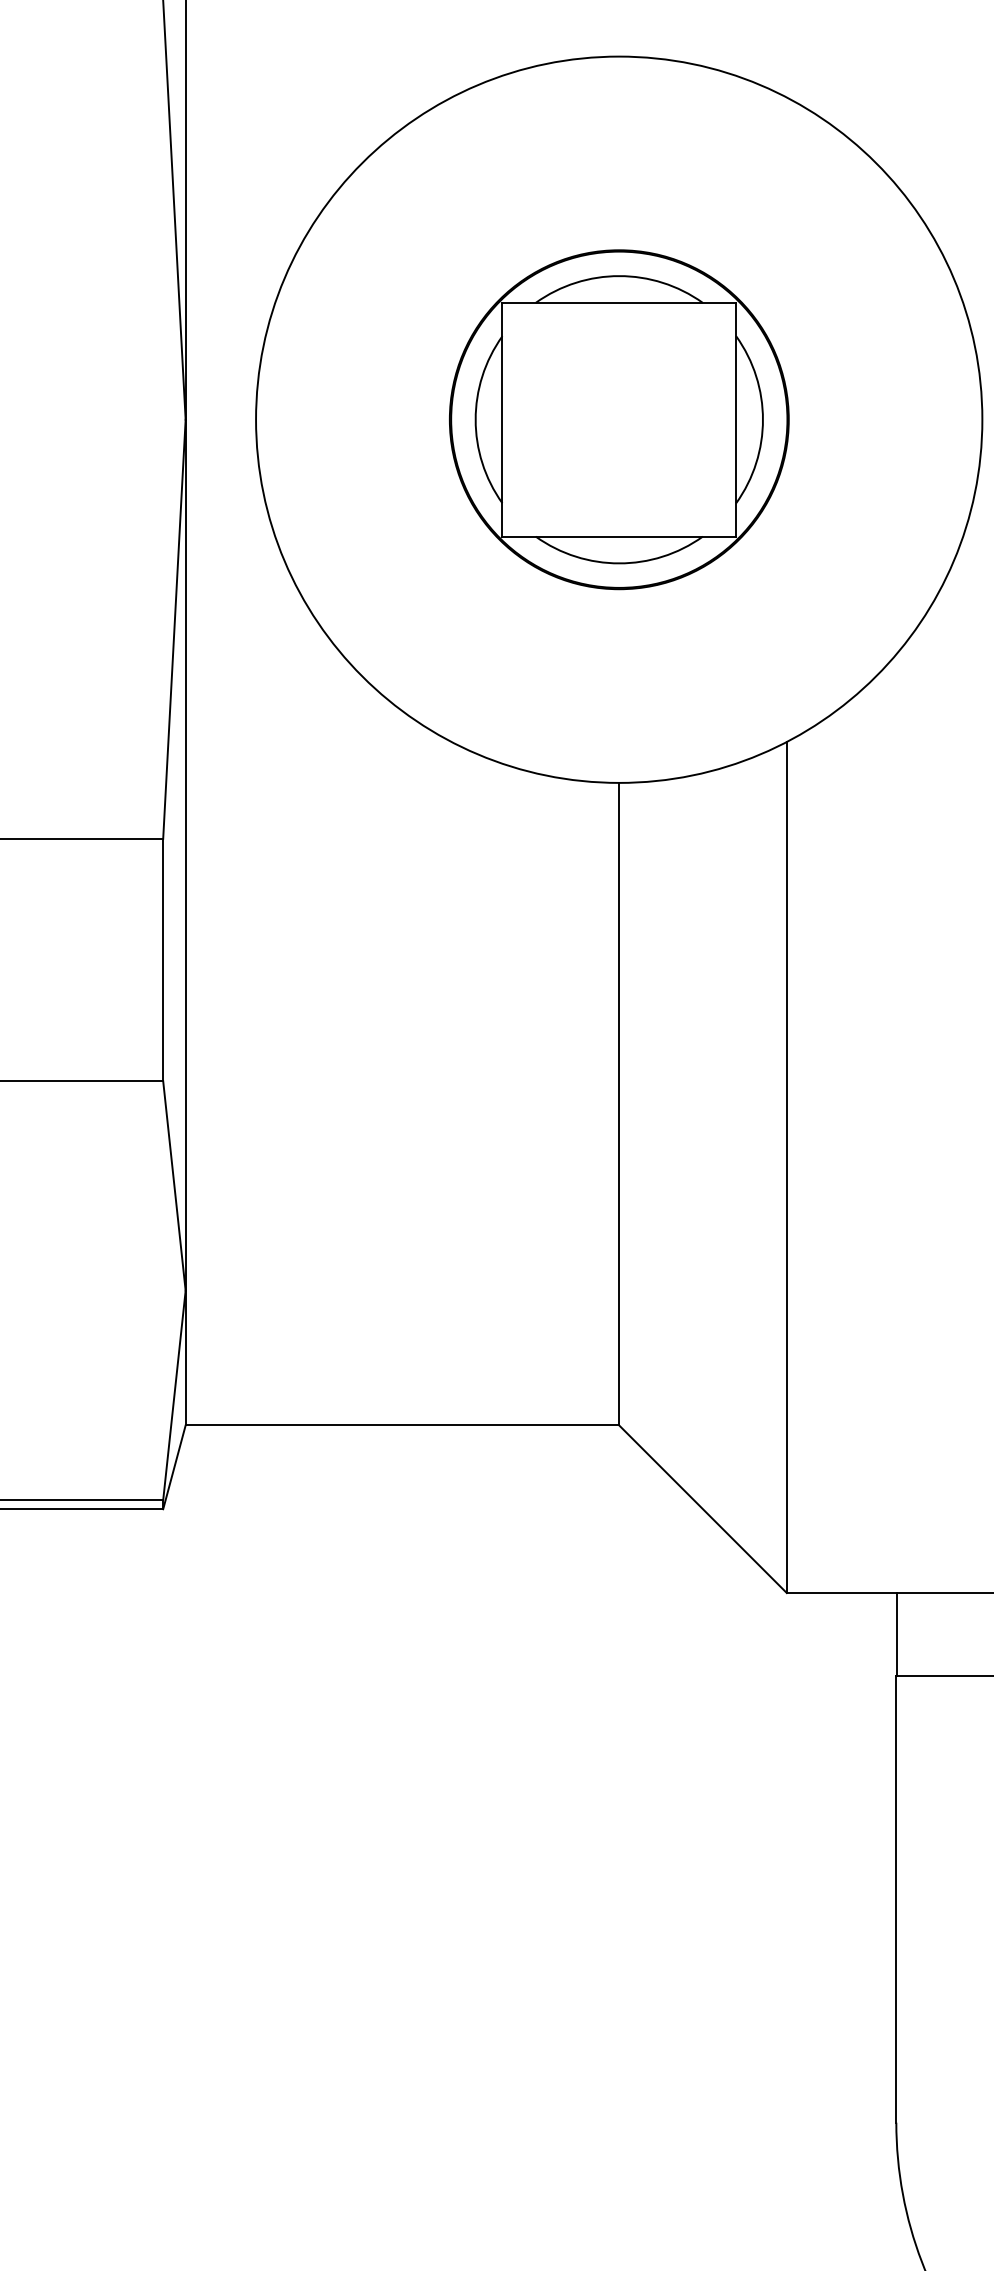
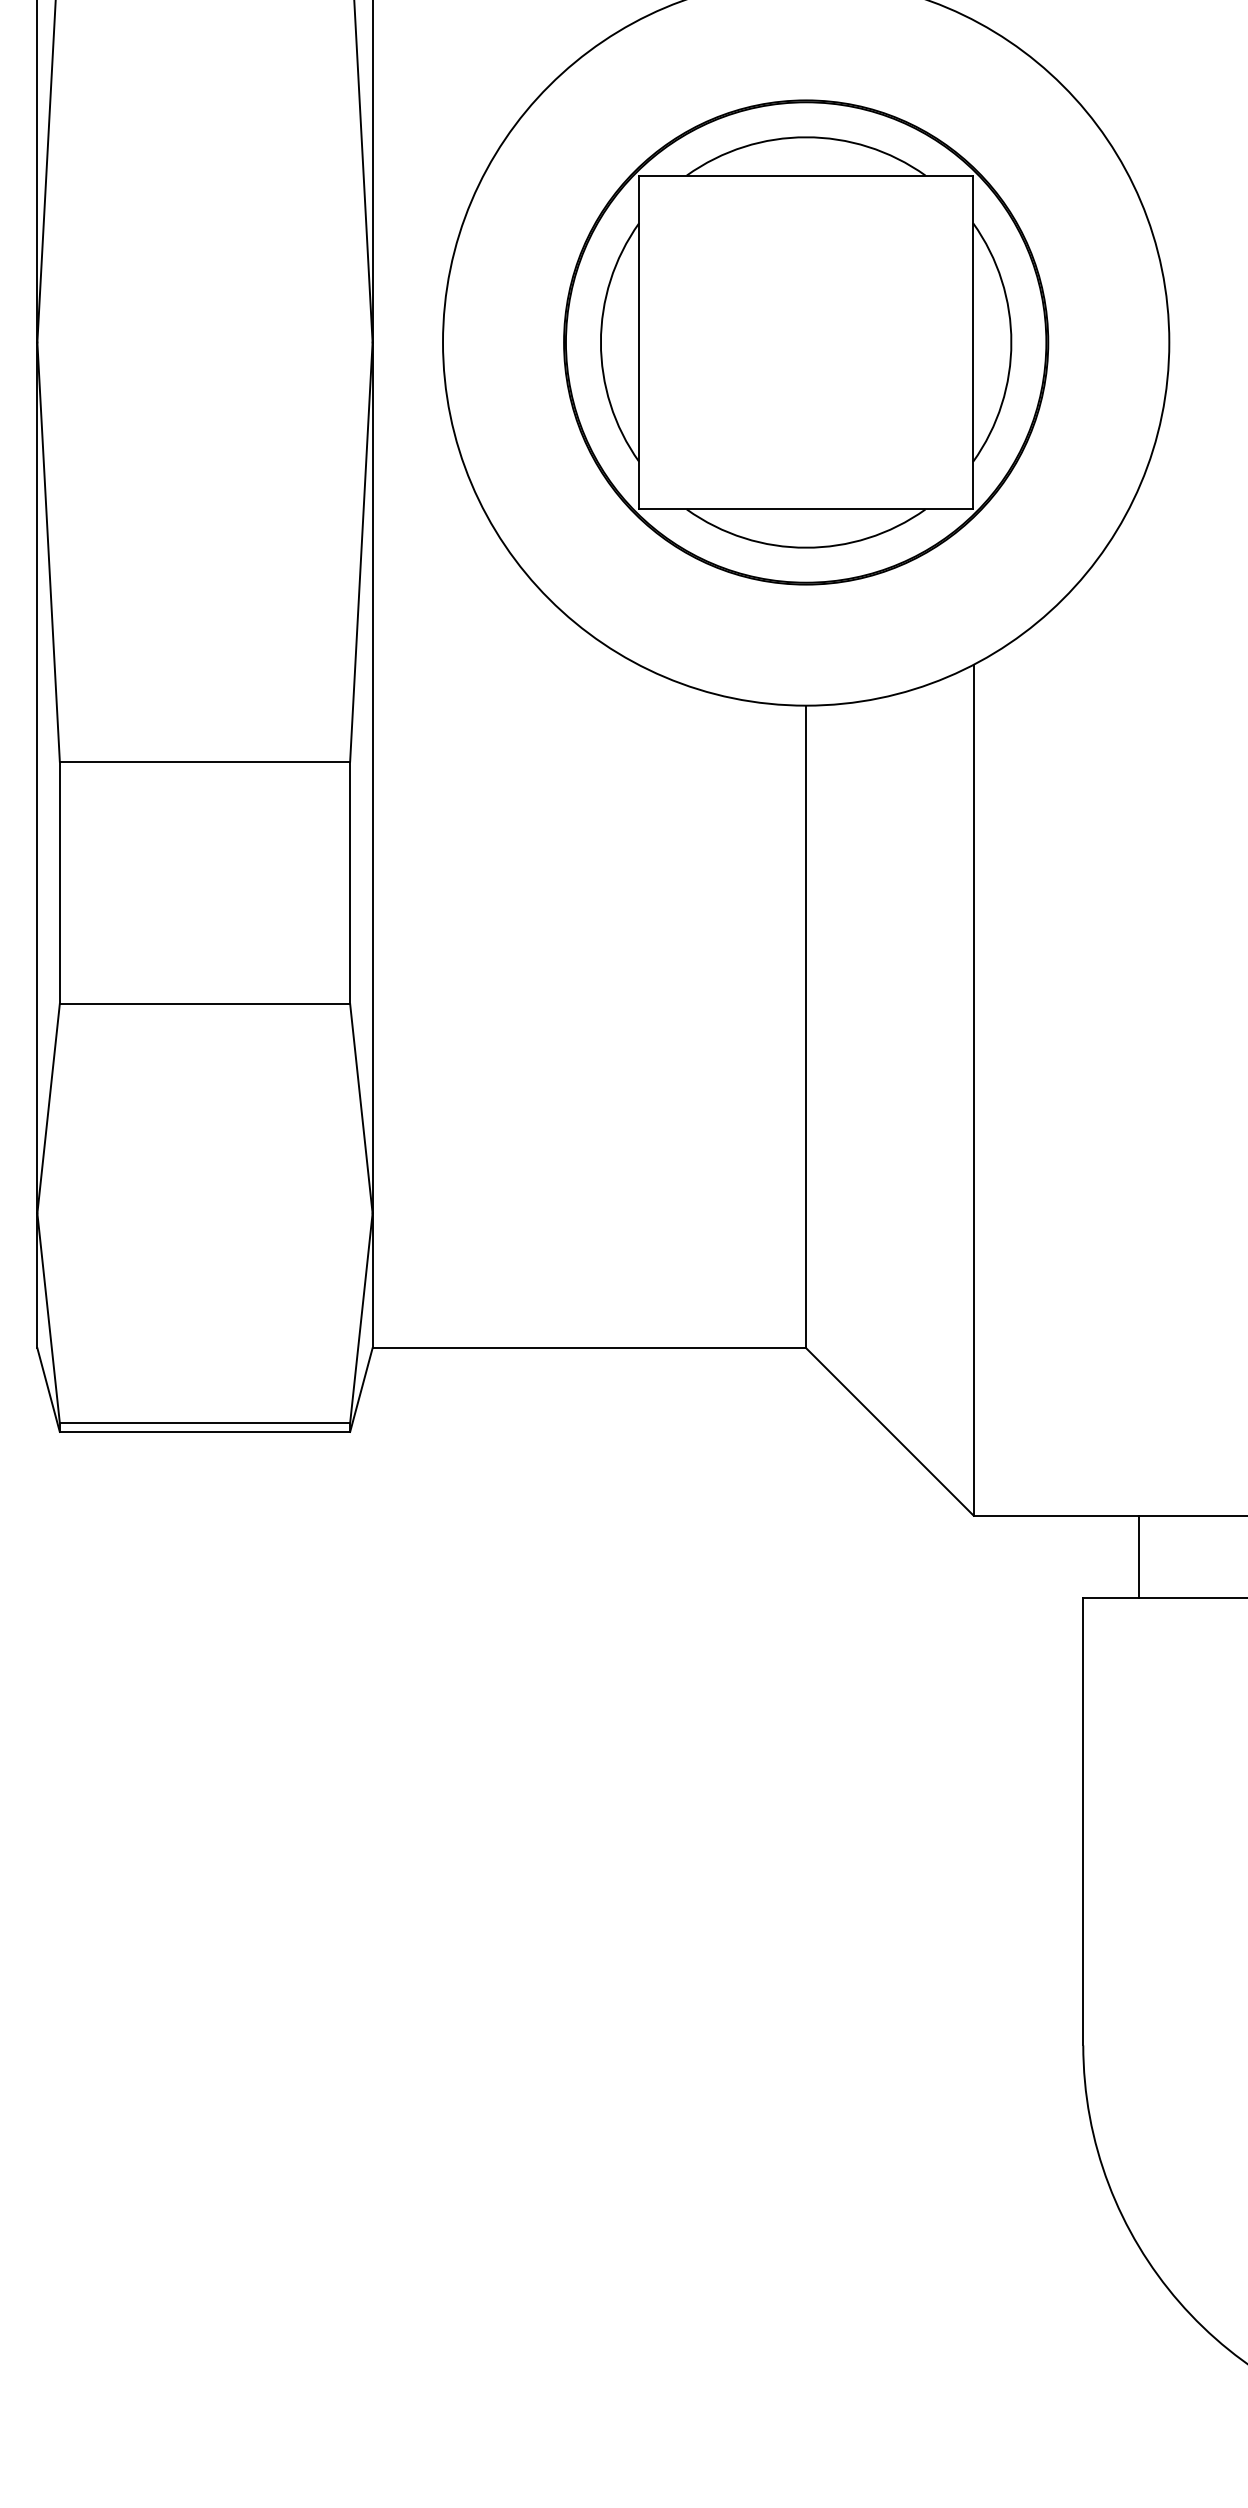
part: (619, 419) -> (806, 342), size x1.43
line: (897, 1633) -> (1139, 1556), moved

